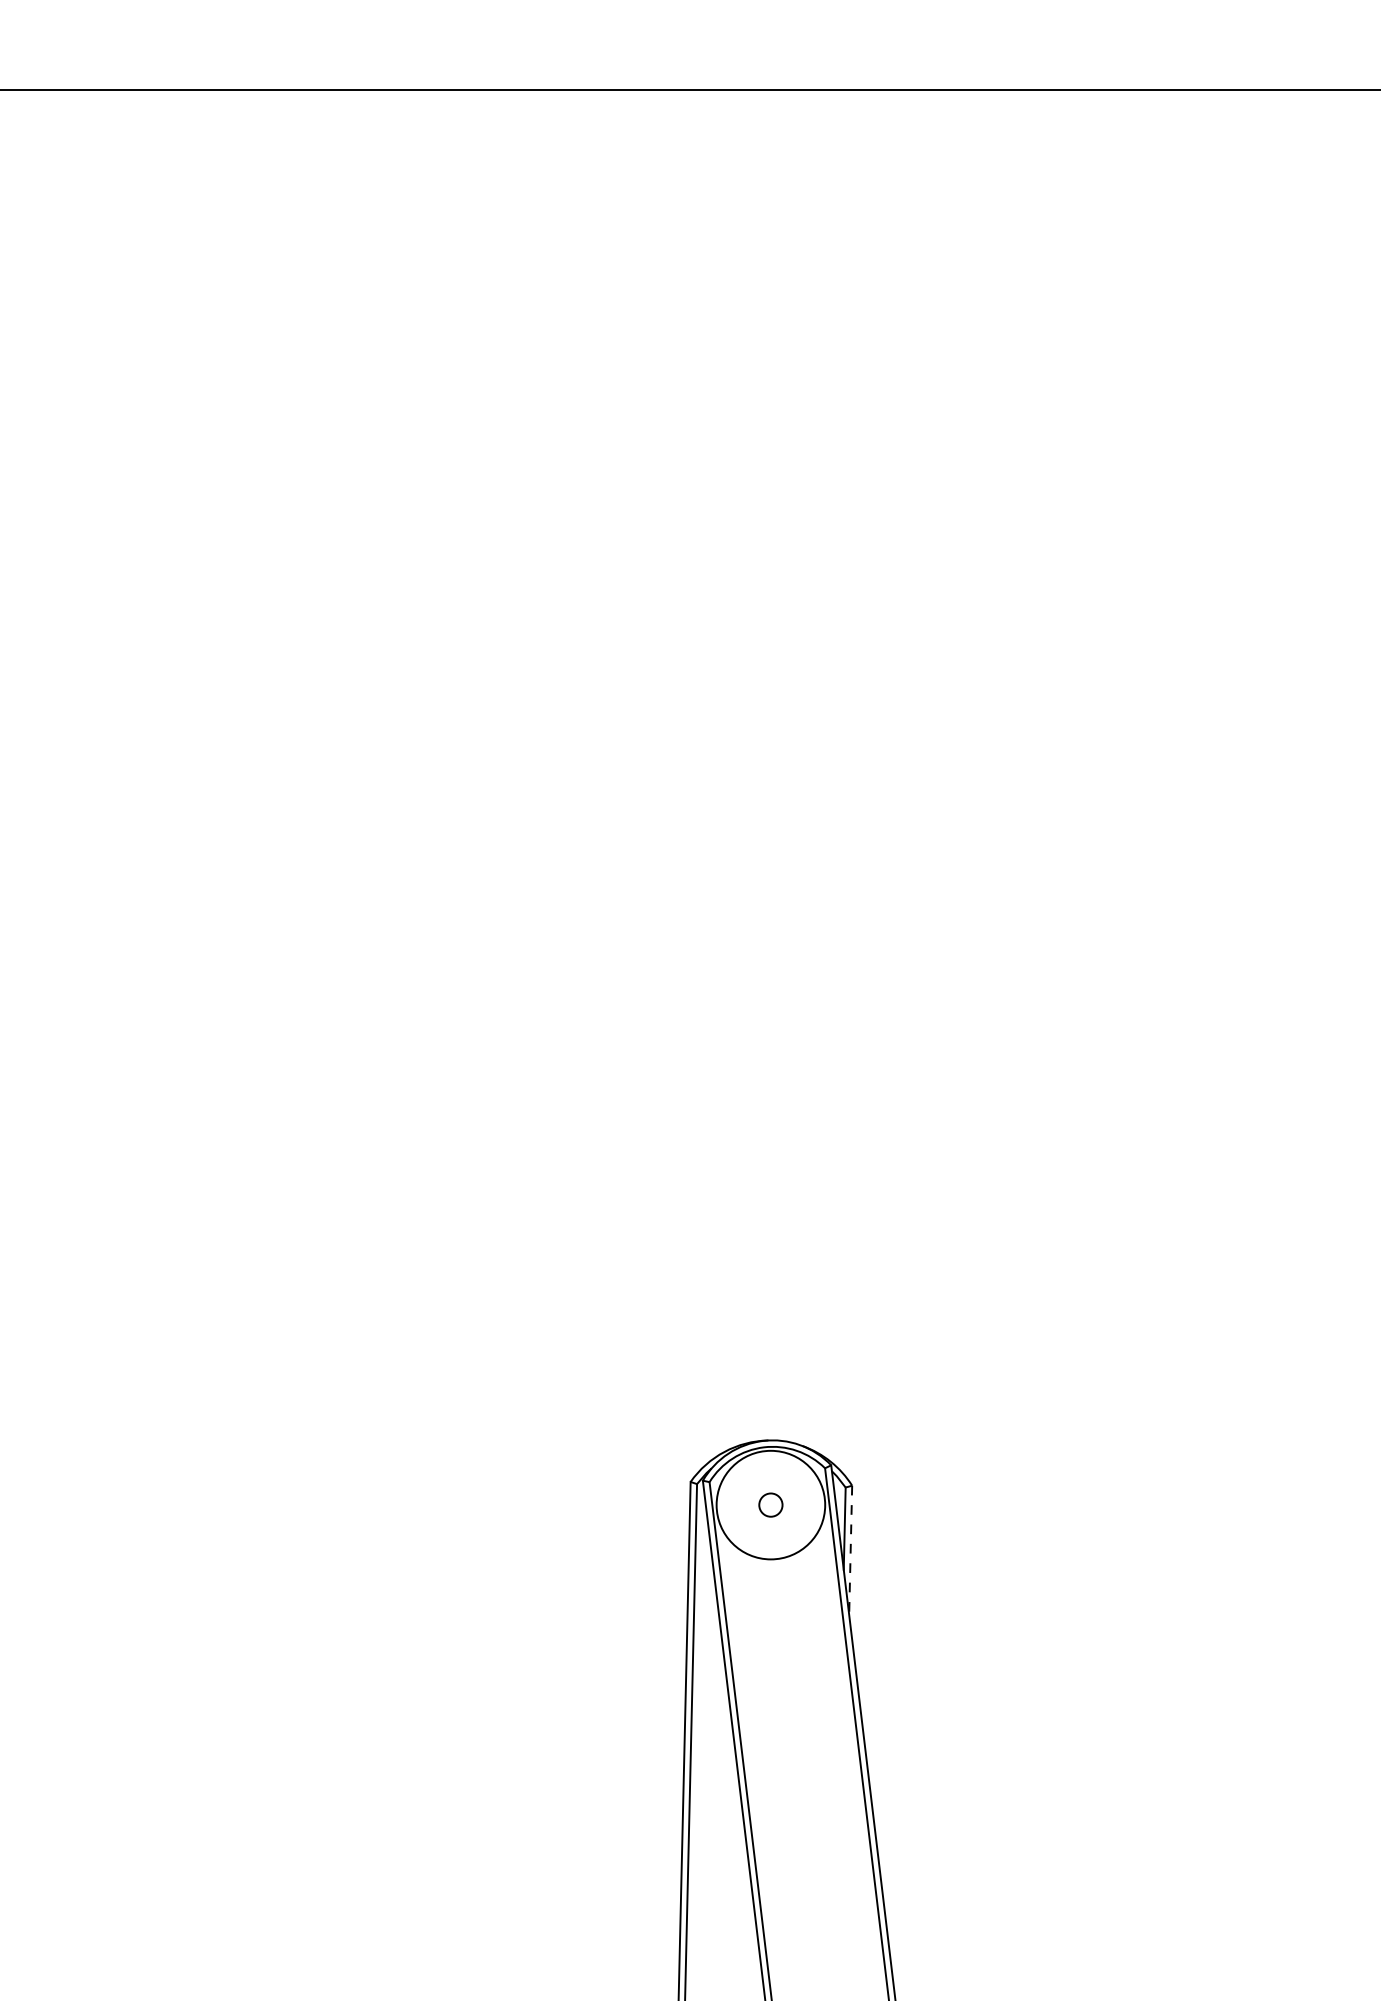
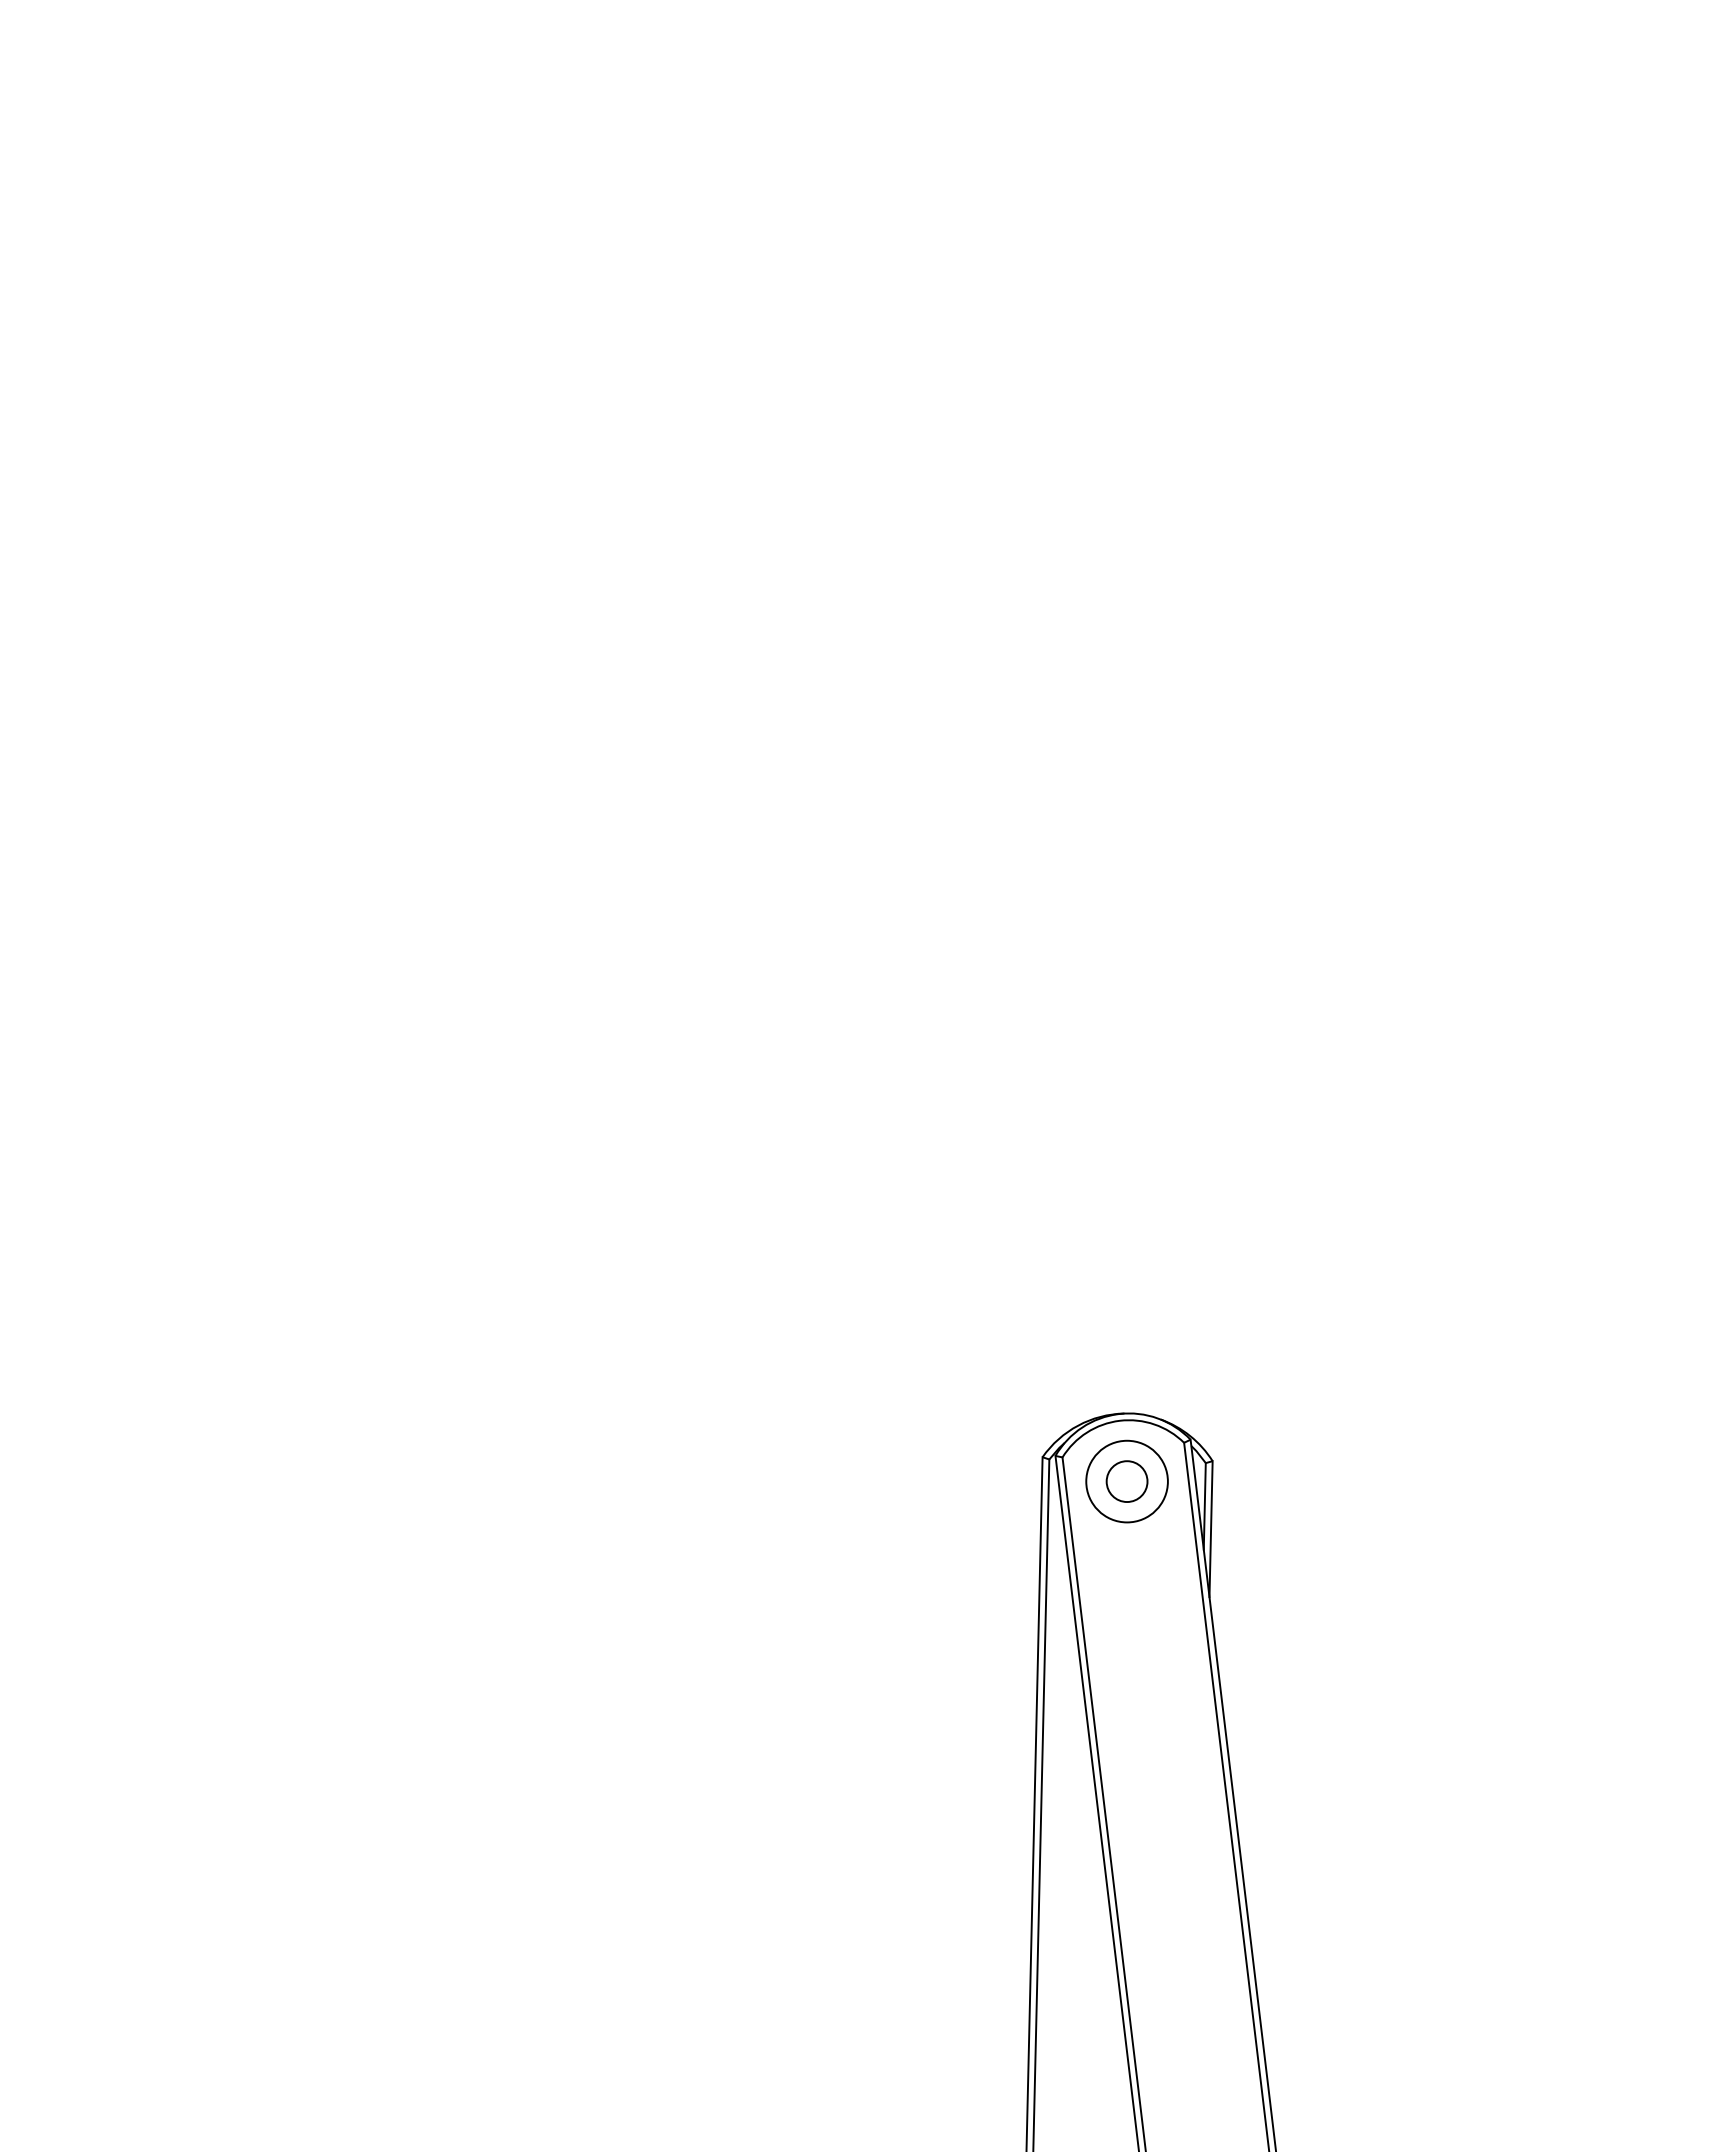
circle: (770, 1505) -> (1126, 1481), size x0.71
circle: (770, 1505) -> (1126, 1481), size x1.67
line: (851, 1550) -> (1211, 1529), dashed -> solid

